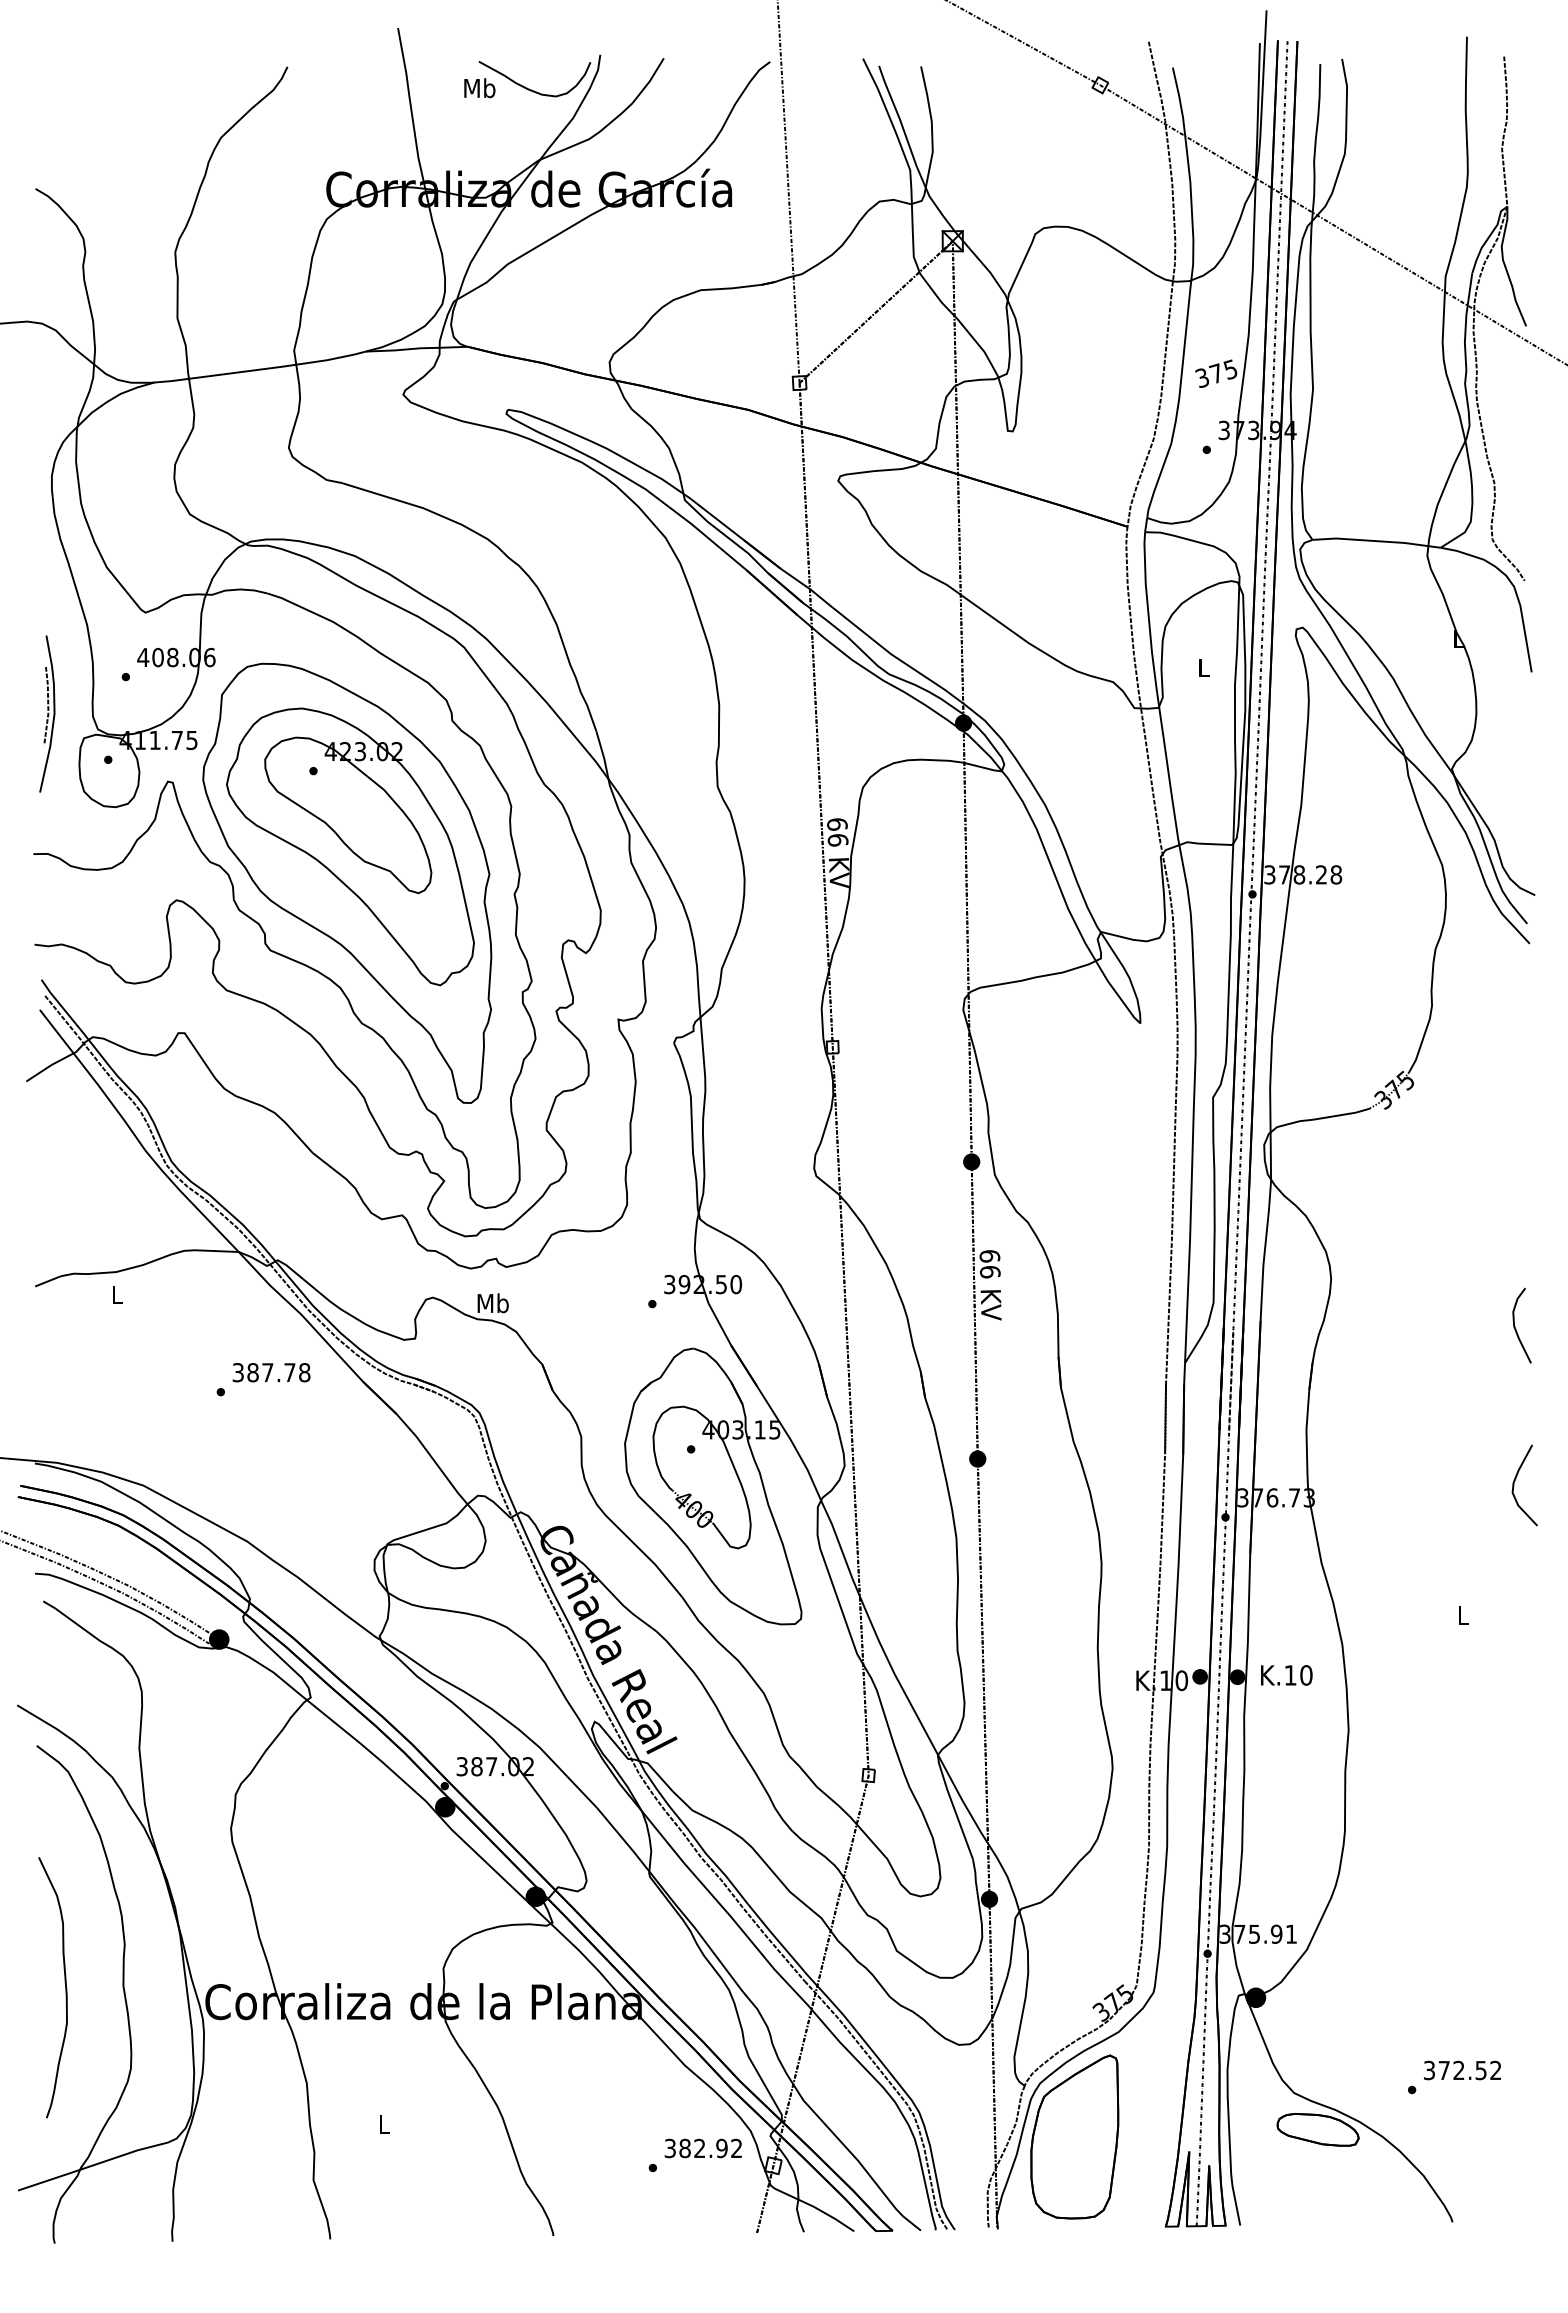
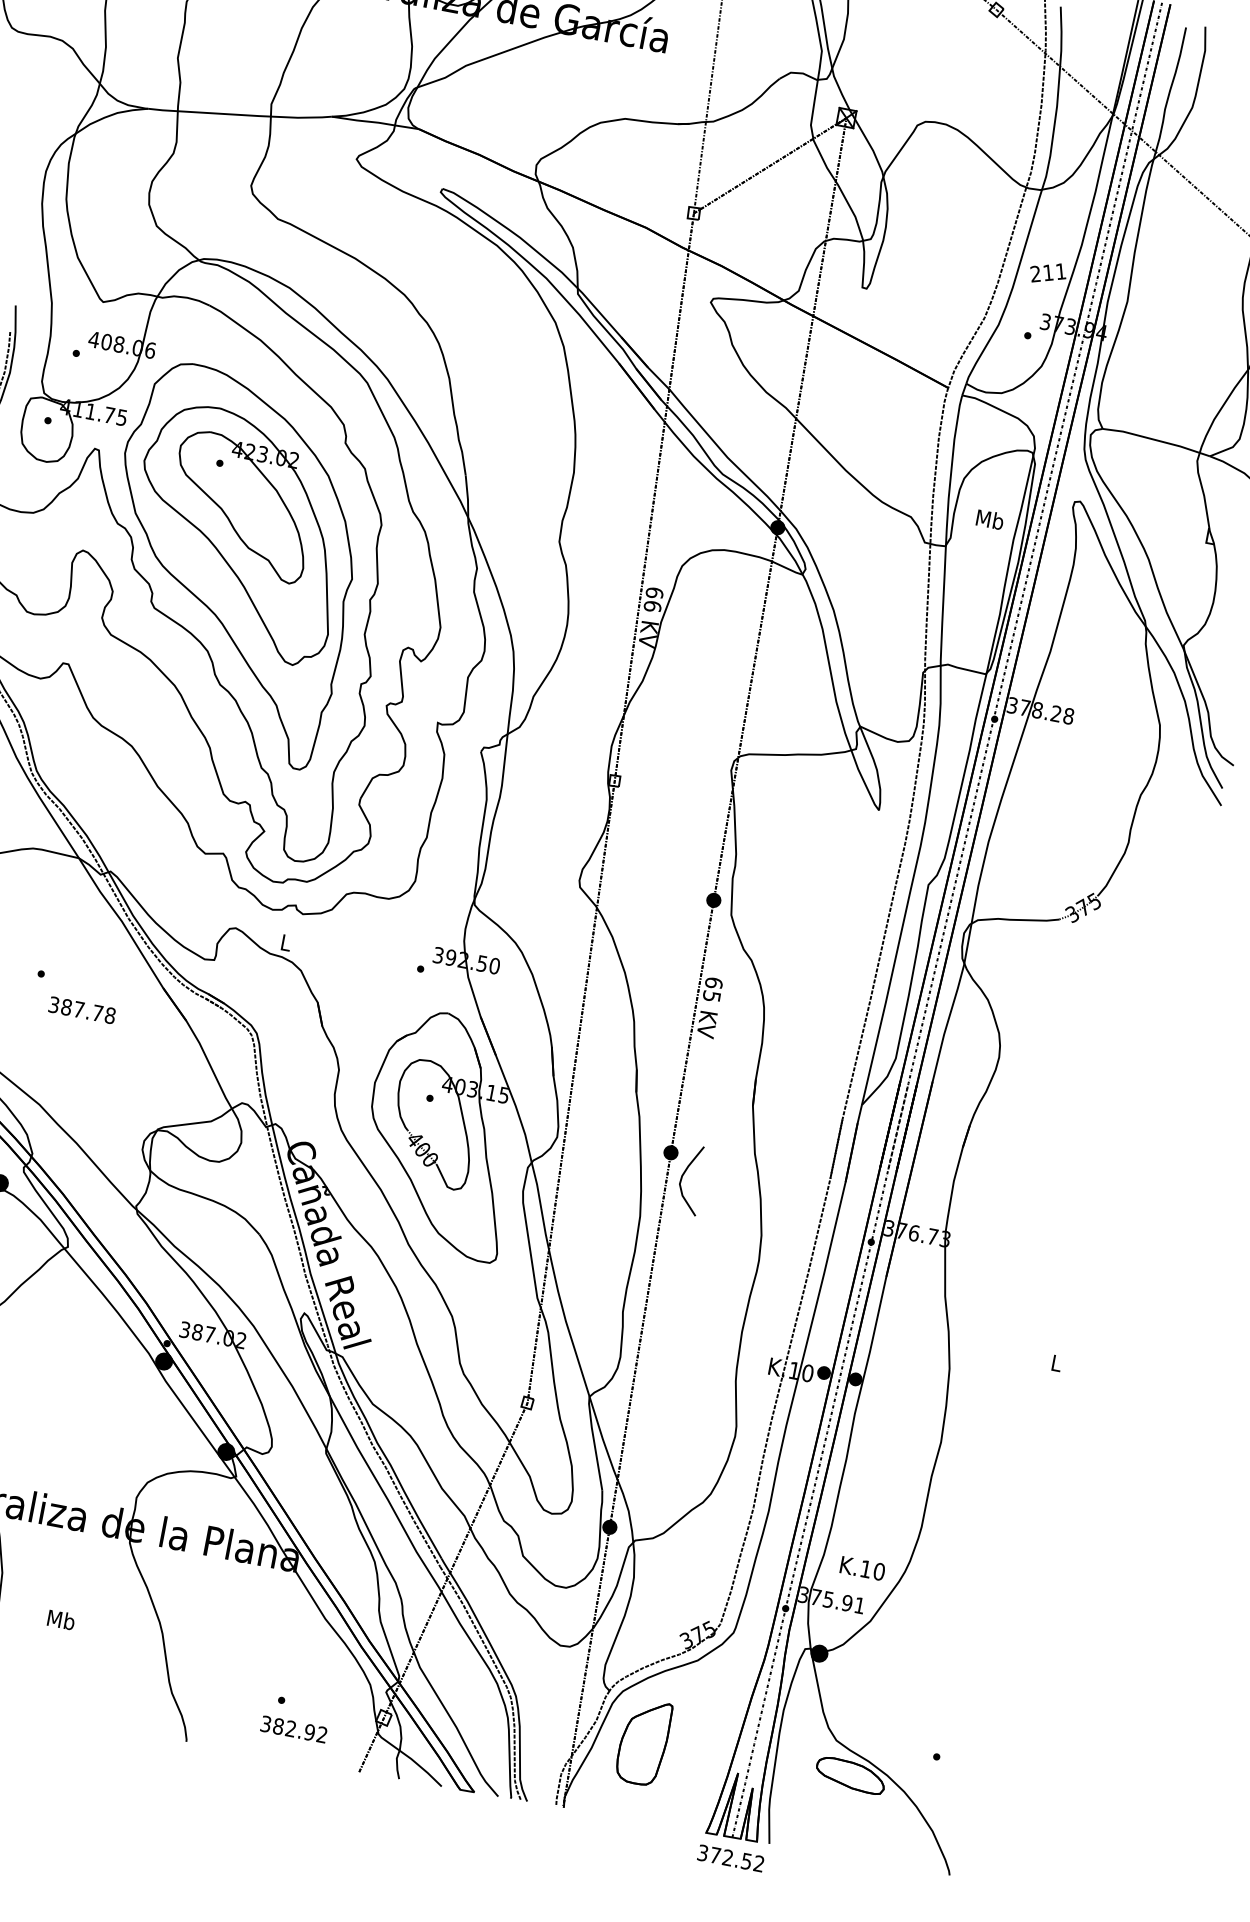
text: (1216, 373) -> (1048, 272), 375 -> 211
text: (1203, 667) -> (989, 519), L -> Mb
text: (989, 1272) -> (711, 996), 66 -> 65
text: (492, 1303) -> (285, 942), Mb -> L
curve: (1515, 1326) -> (1147, 1127), removed
text: (271, 1372) -> (82, 1010), moved
curve: (1515, 1481) -> (684, 1174), moved
text: (1286, 1675) -> (862, 1568), moved
text: (1462, 2070) -> (730, 1858), moved
text: (383, 2124) -> (60, 1620), L -> Mb
part: (1074, 2136) -> (643, 1741), size x0.6
text: (702, 2148) -> (293, 1729), moved

